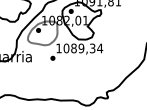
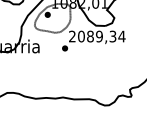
text: (58, 48) -> (71, 36), 1089,34 -> 2089,34

